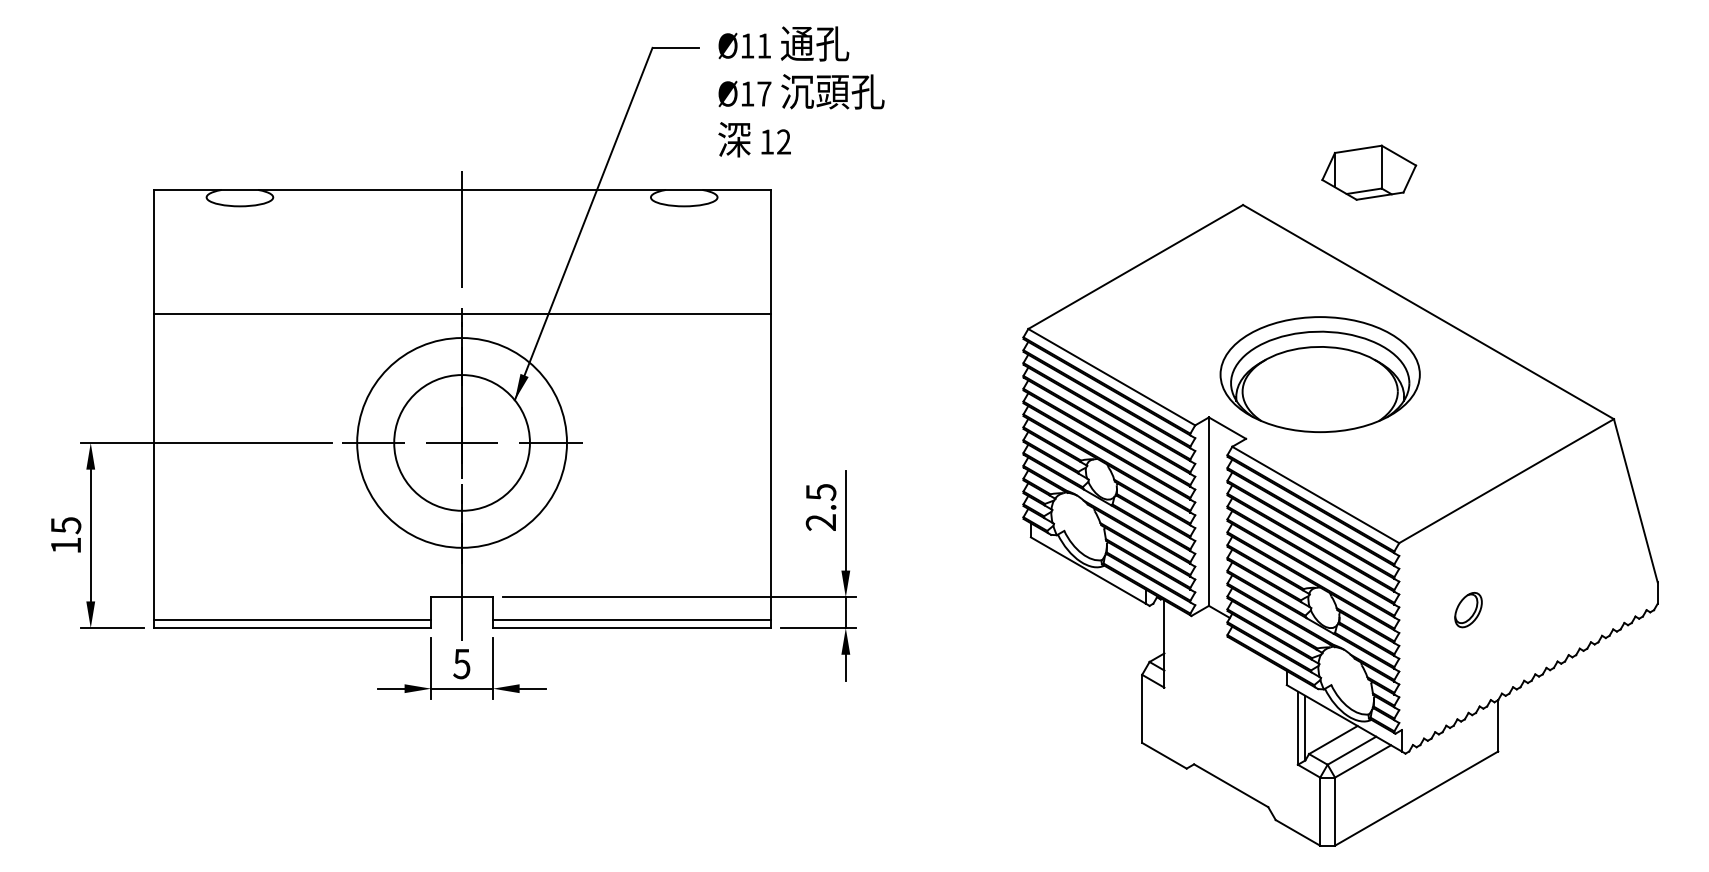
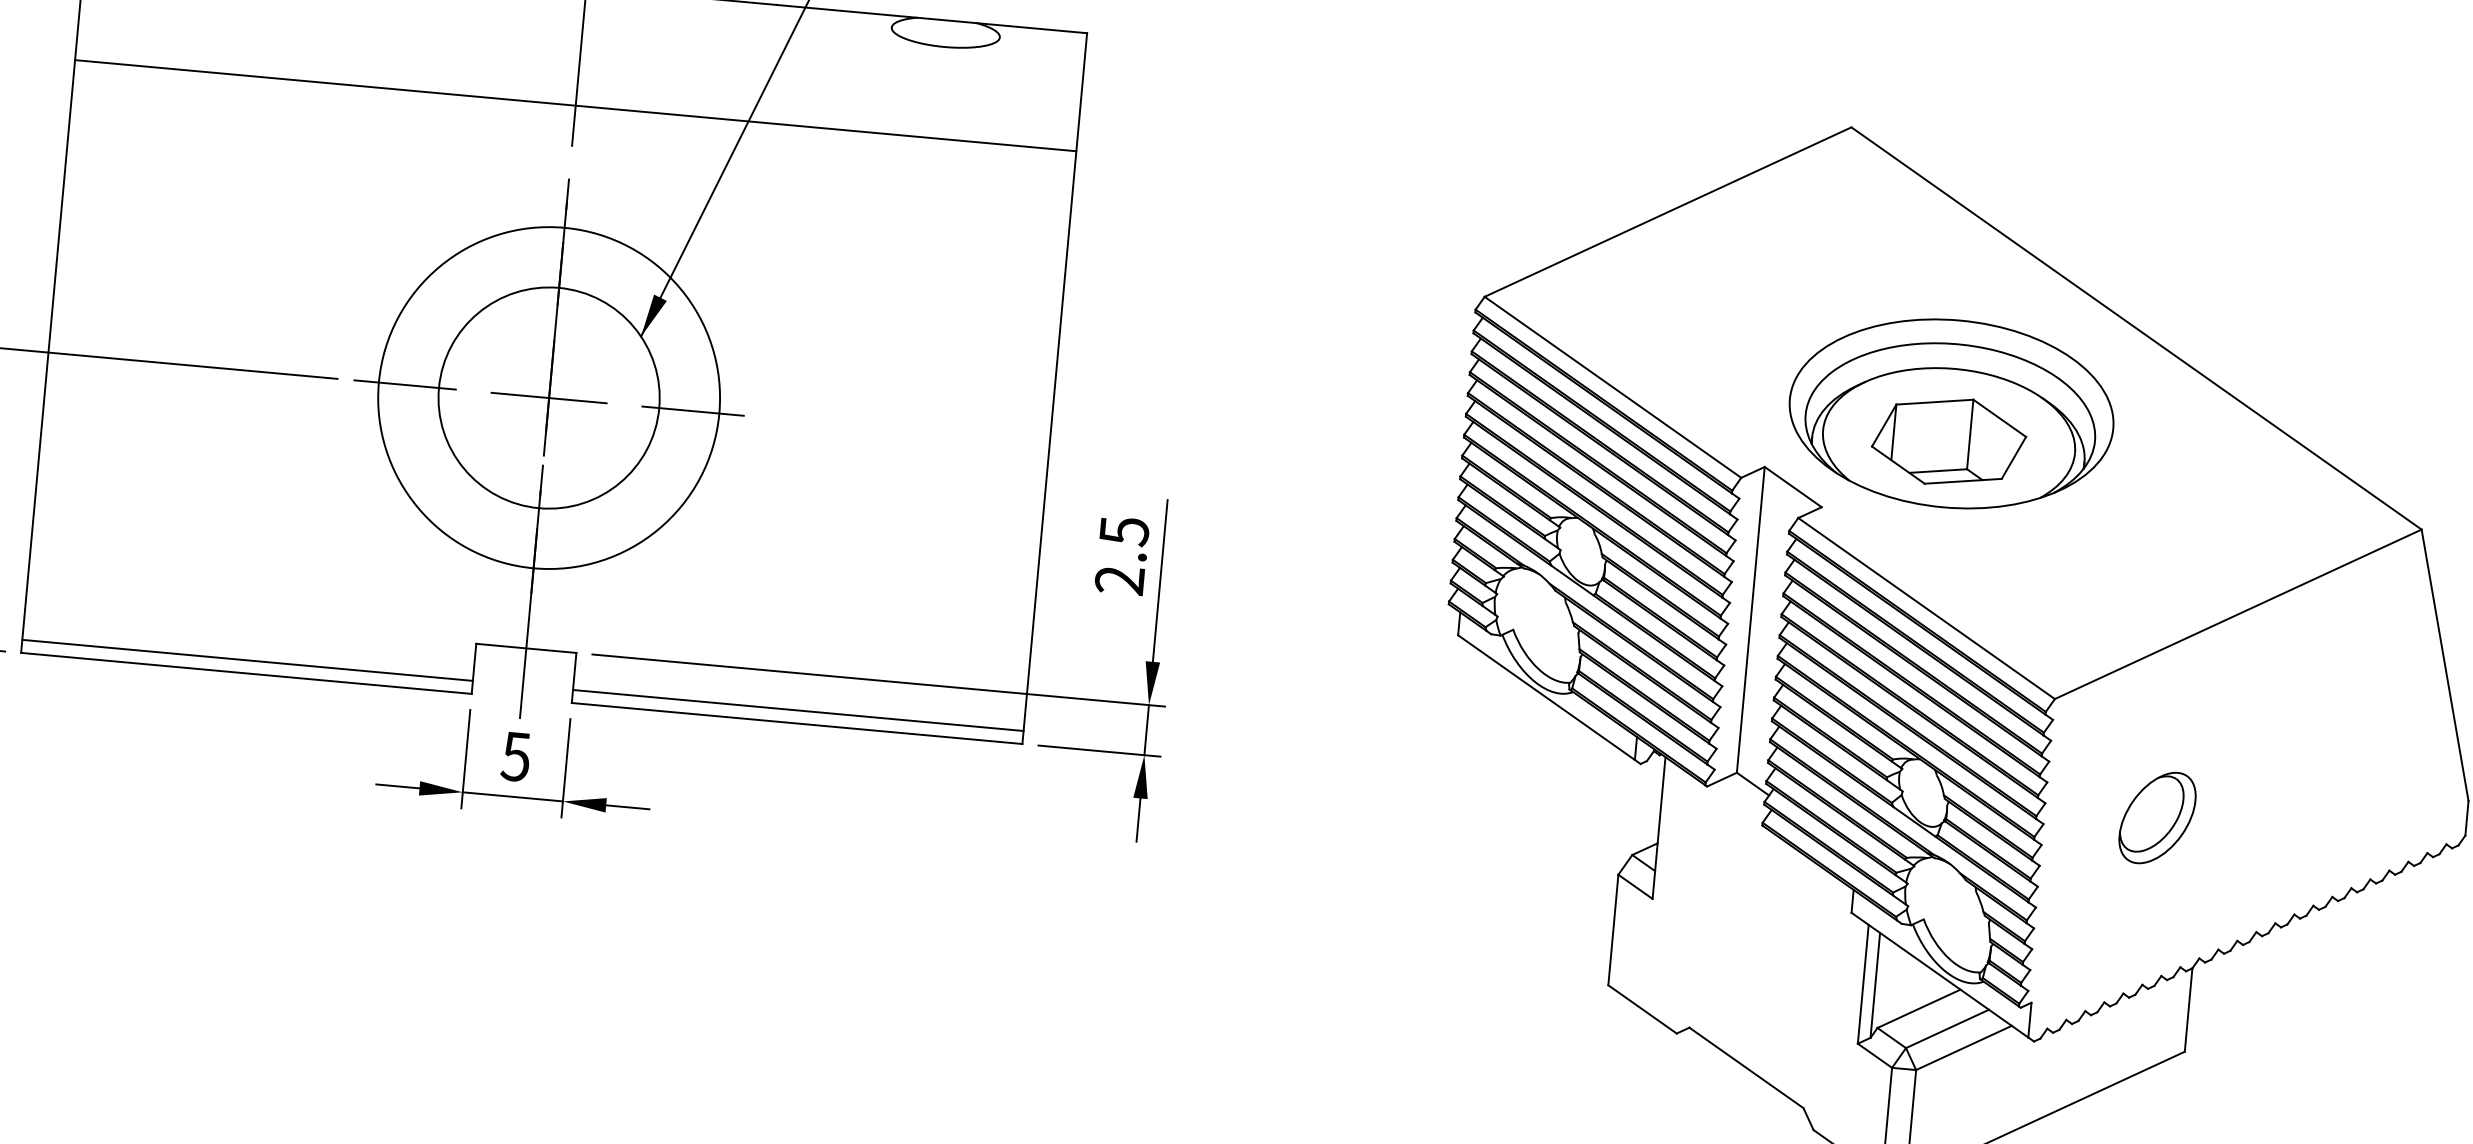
part: (1369, 172) -> (1949, 441), moved
line: (461, 313) -> (574, 105), moved
part: (1468, 609) -> (2157, 816), size x1.67

